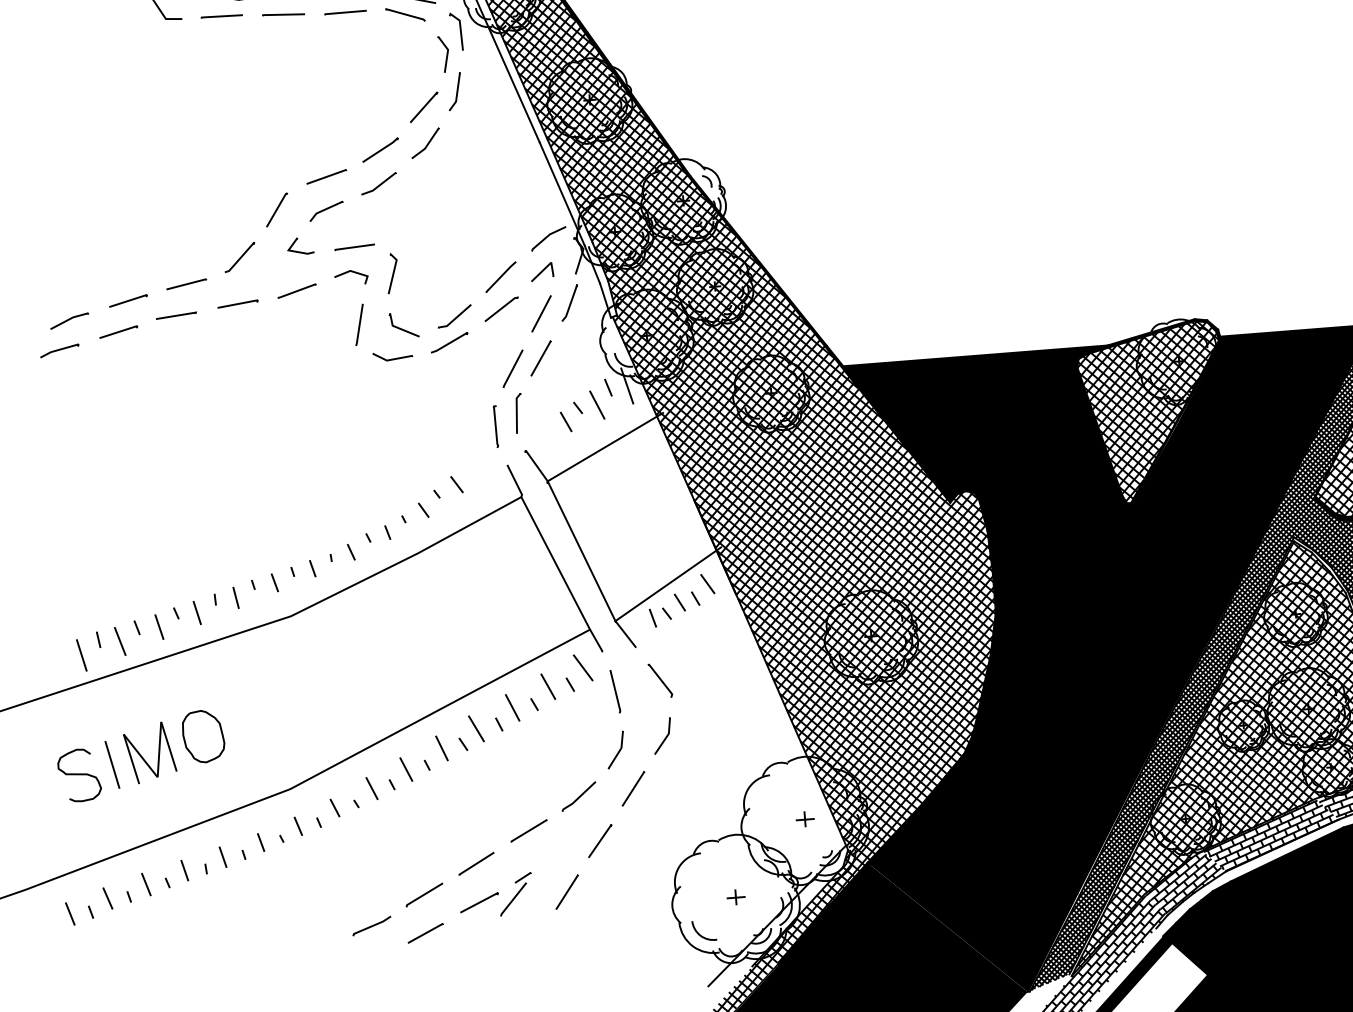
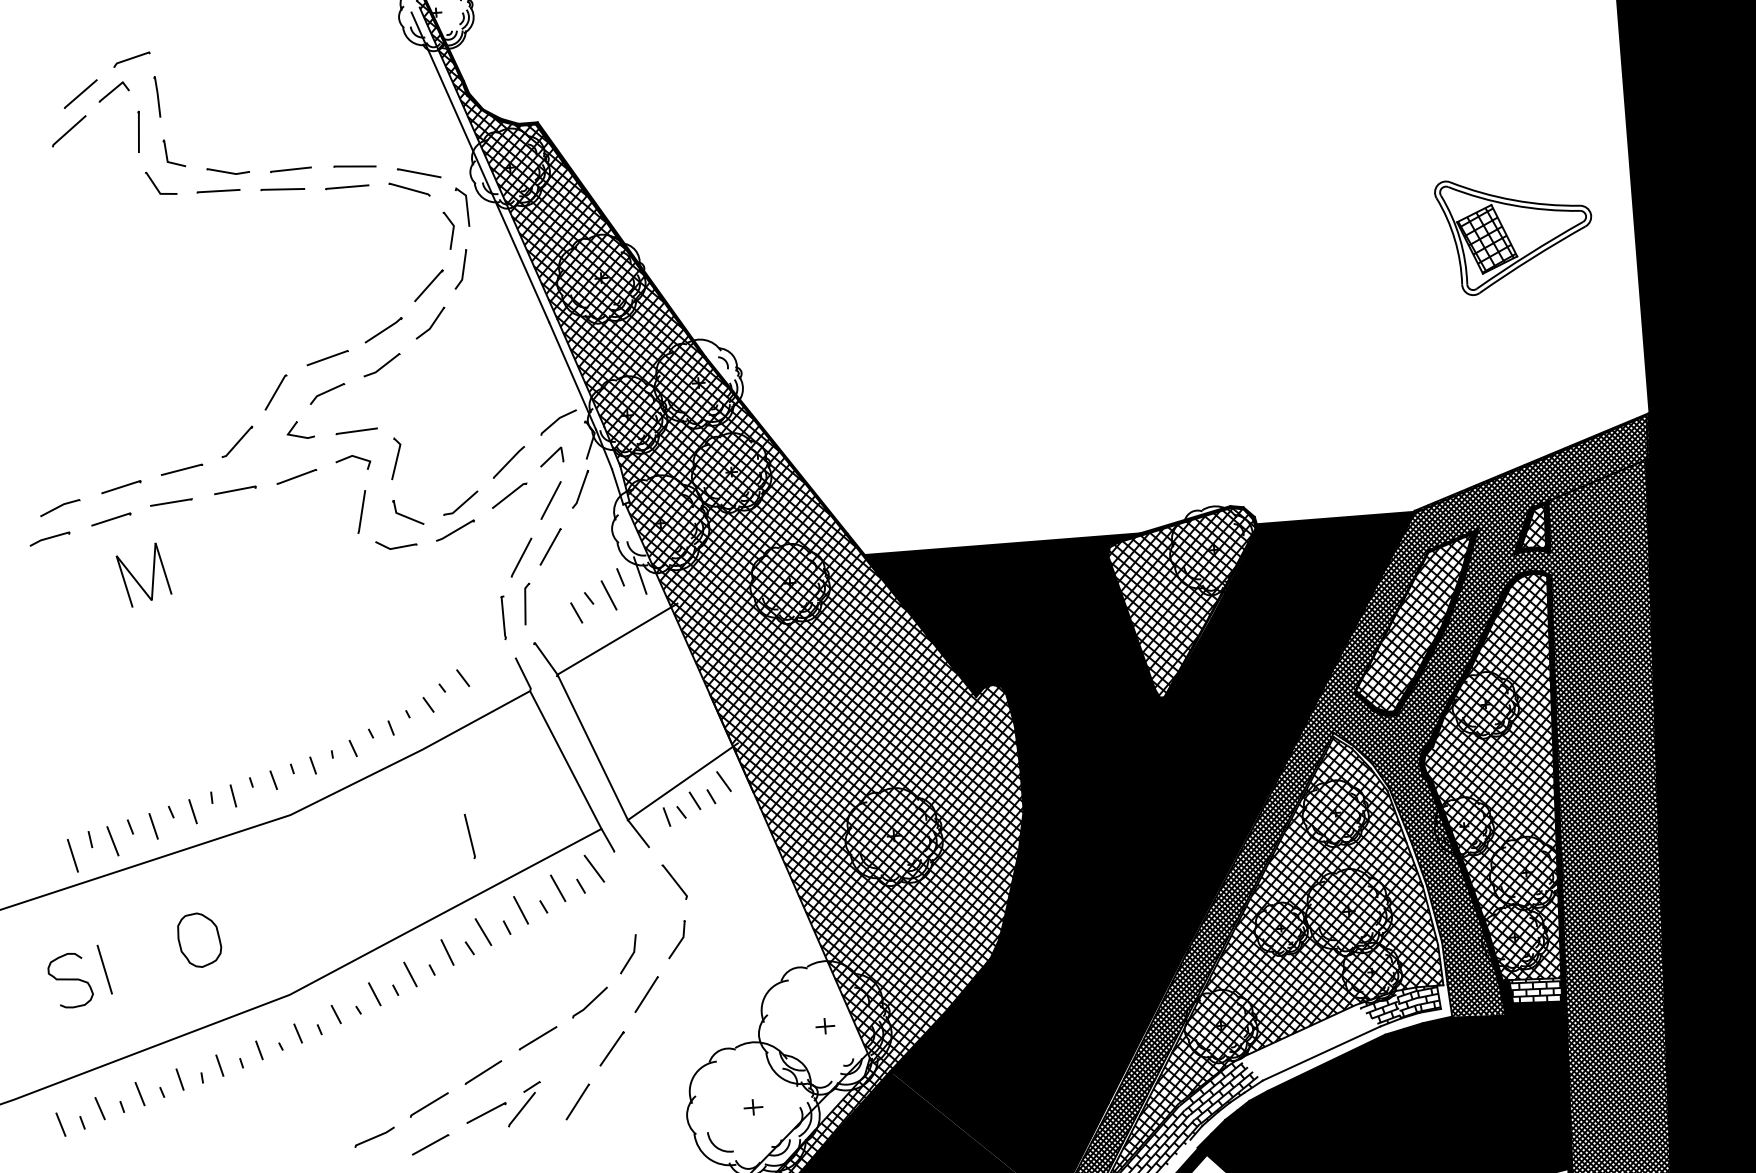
line: (615, 690) -> (469, 835), moved
part: (143, 758) -> (137, 580), moved
hatch: (1271, 835) -> (1310, 1043), removed

